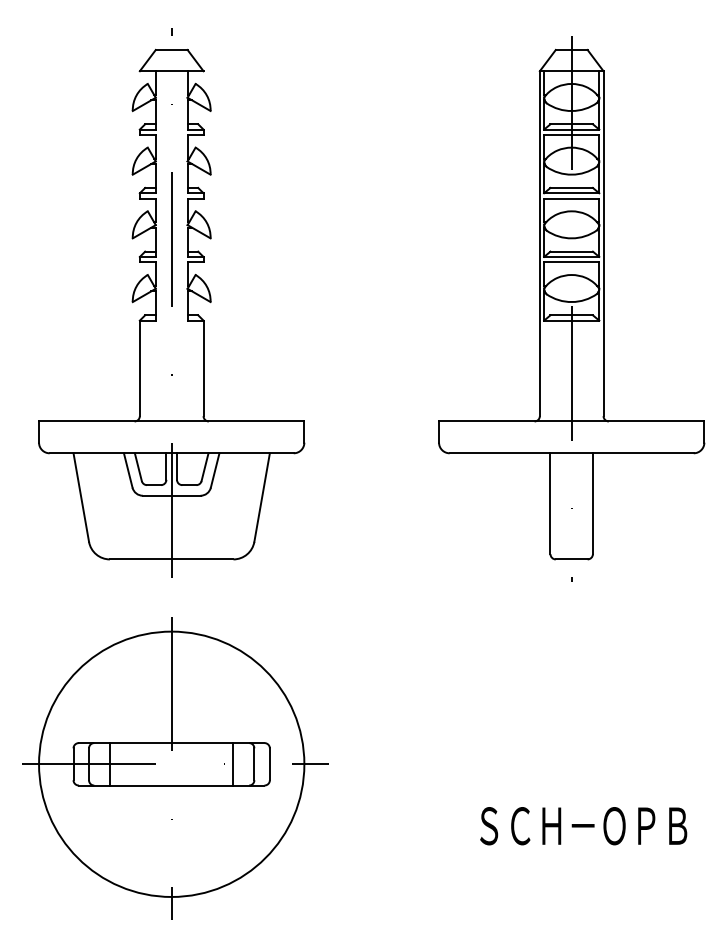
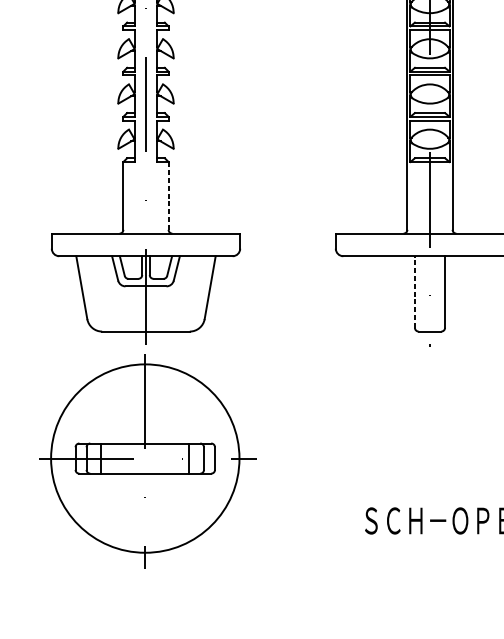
line: (203, 368) -> (168, 196), solid -> dashed
line: (550, 503) -> (414, 291), solid -> dashed
part: (175, 768) -> (147, 461), moved

